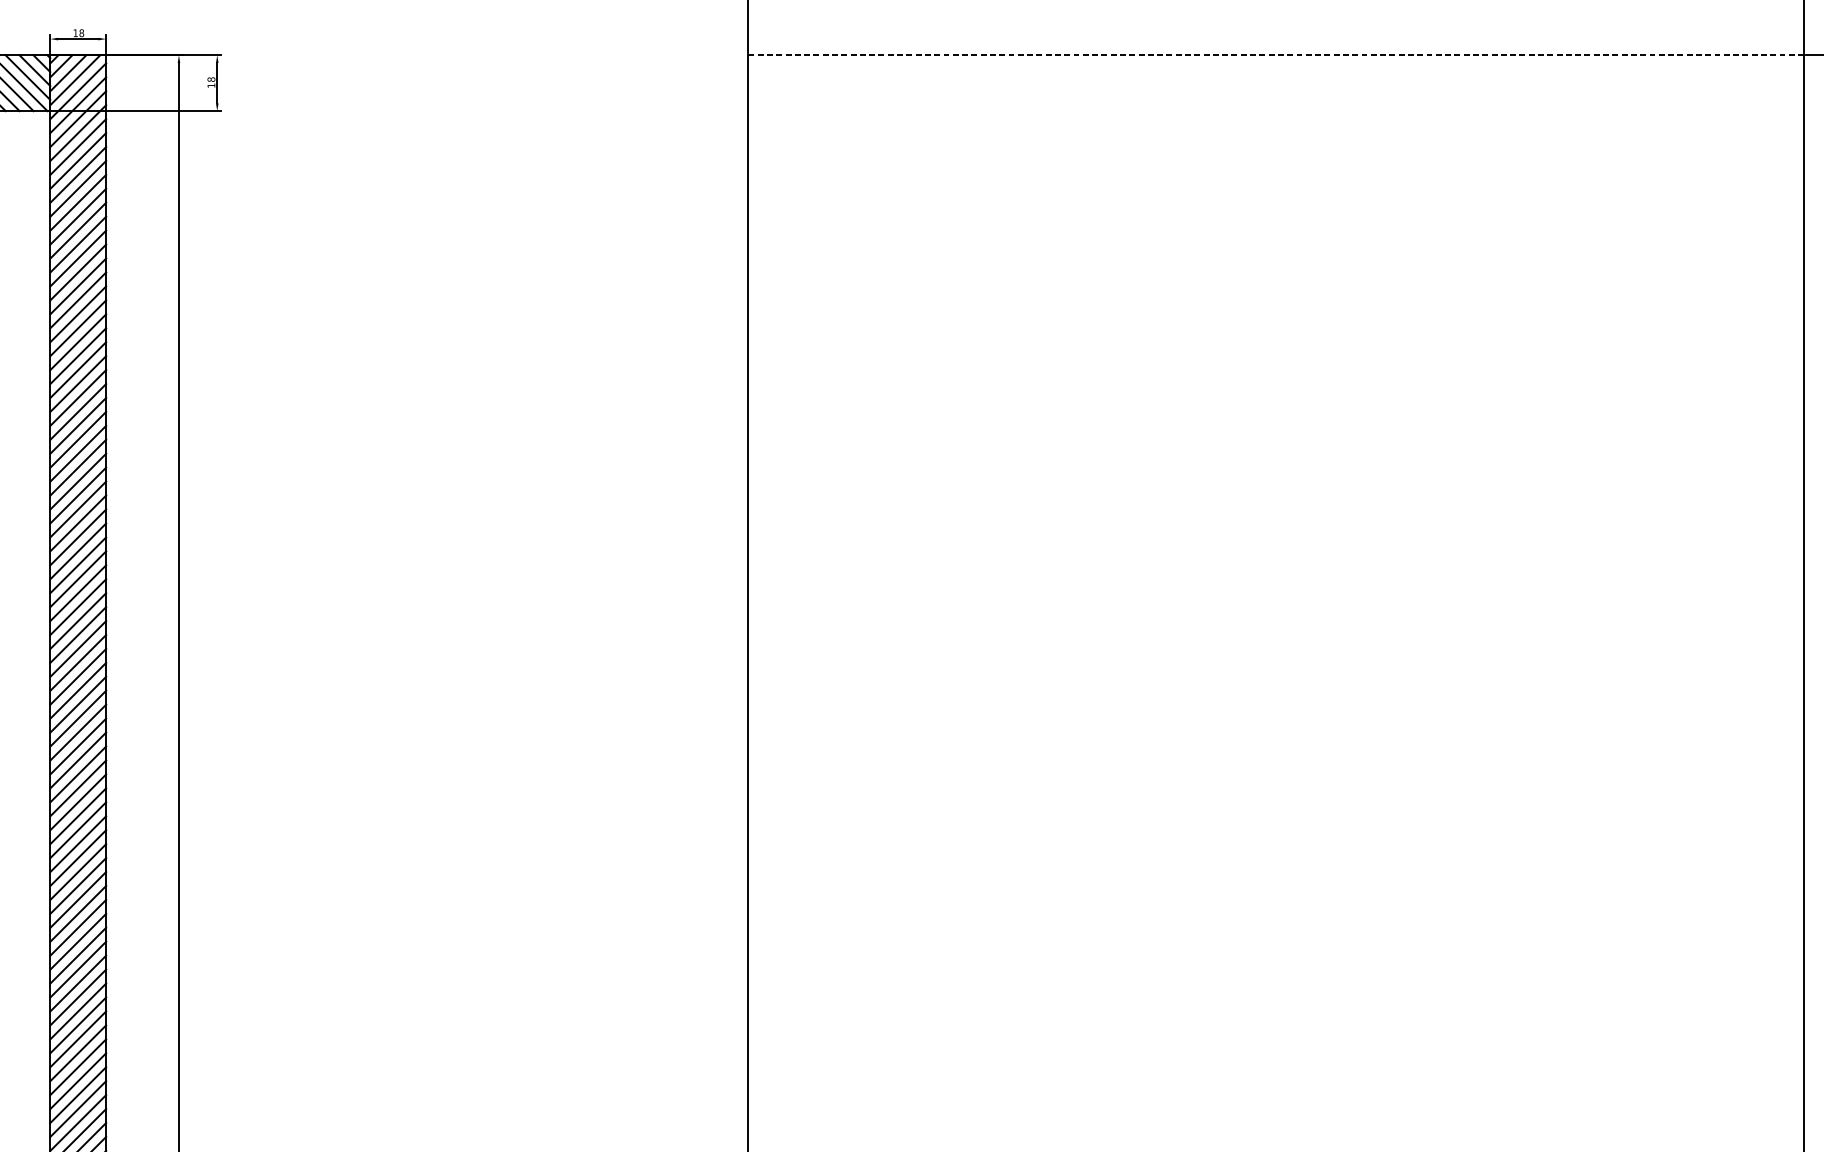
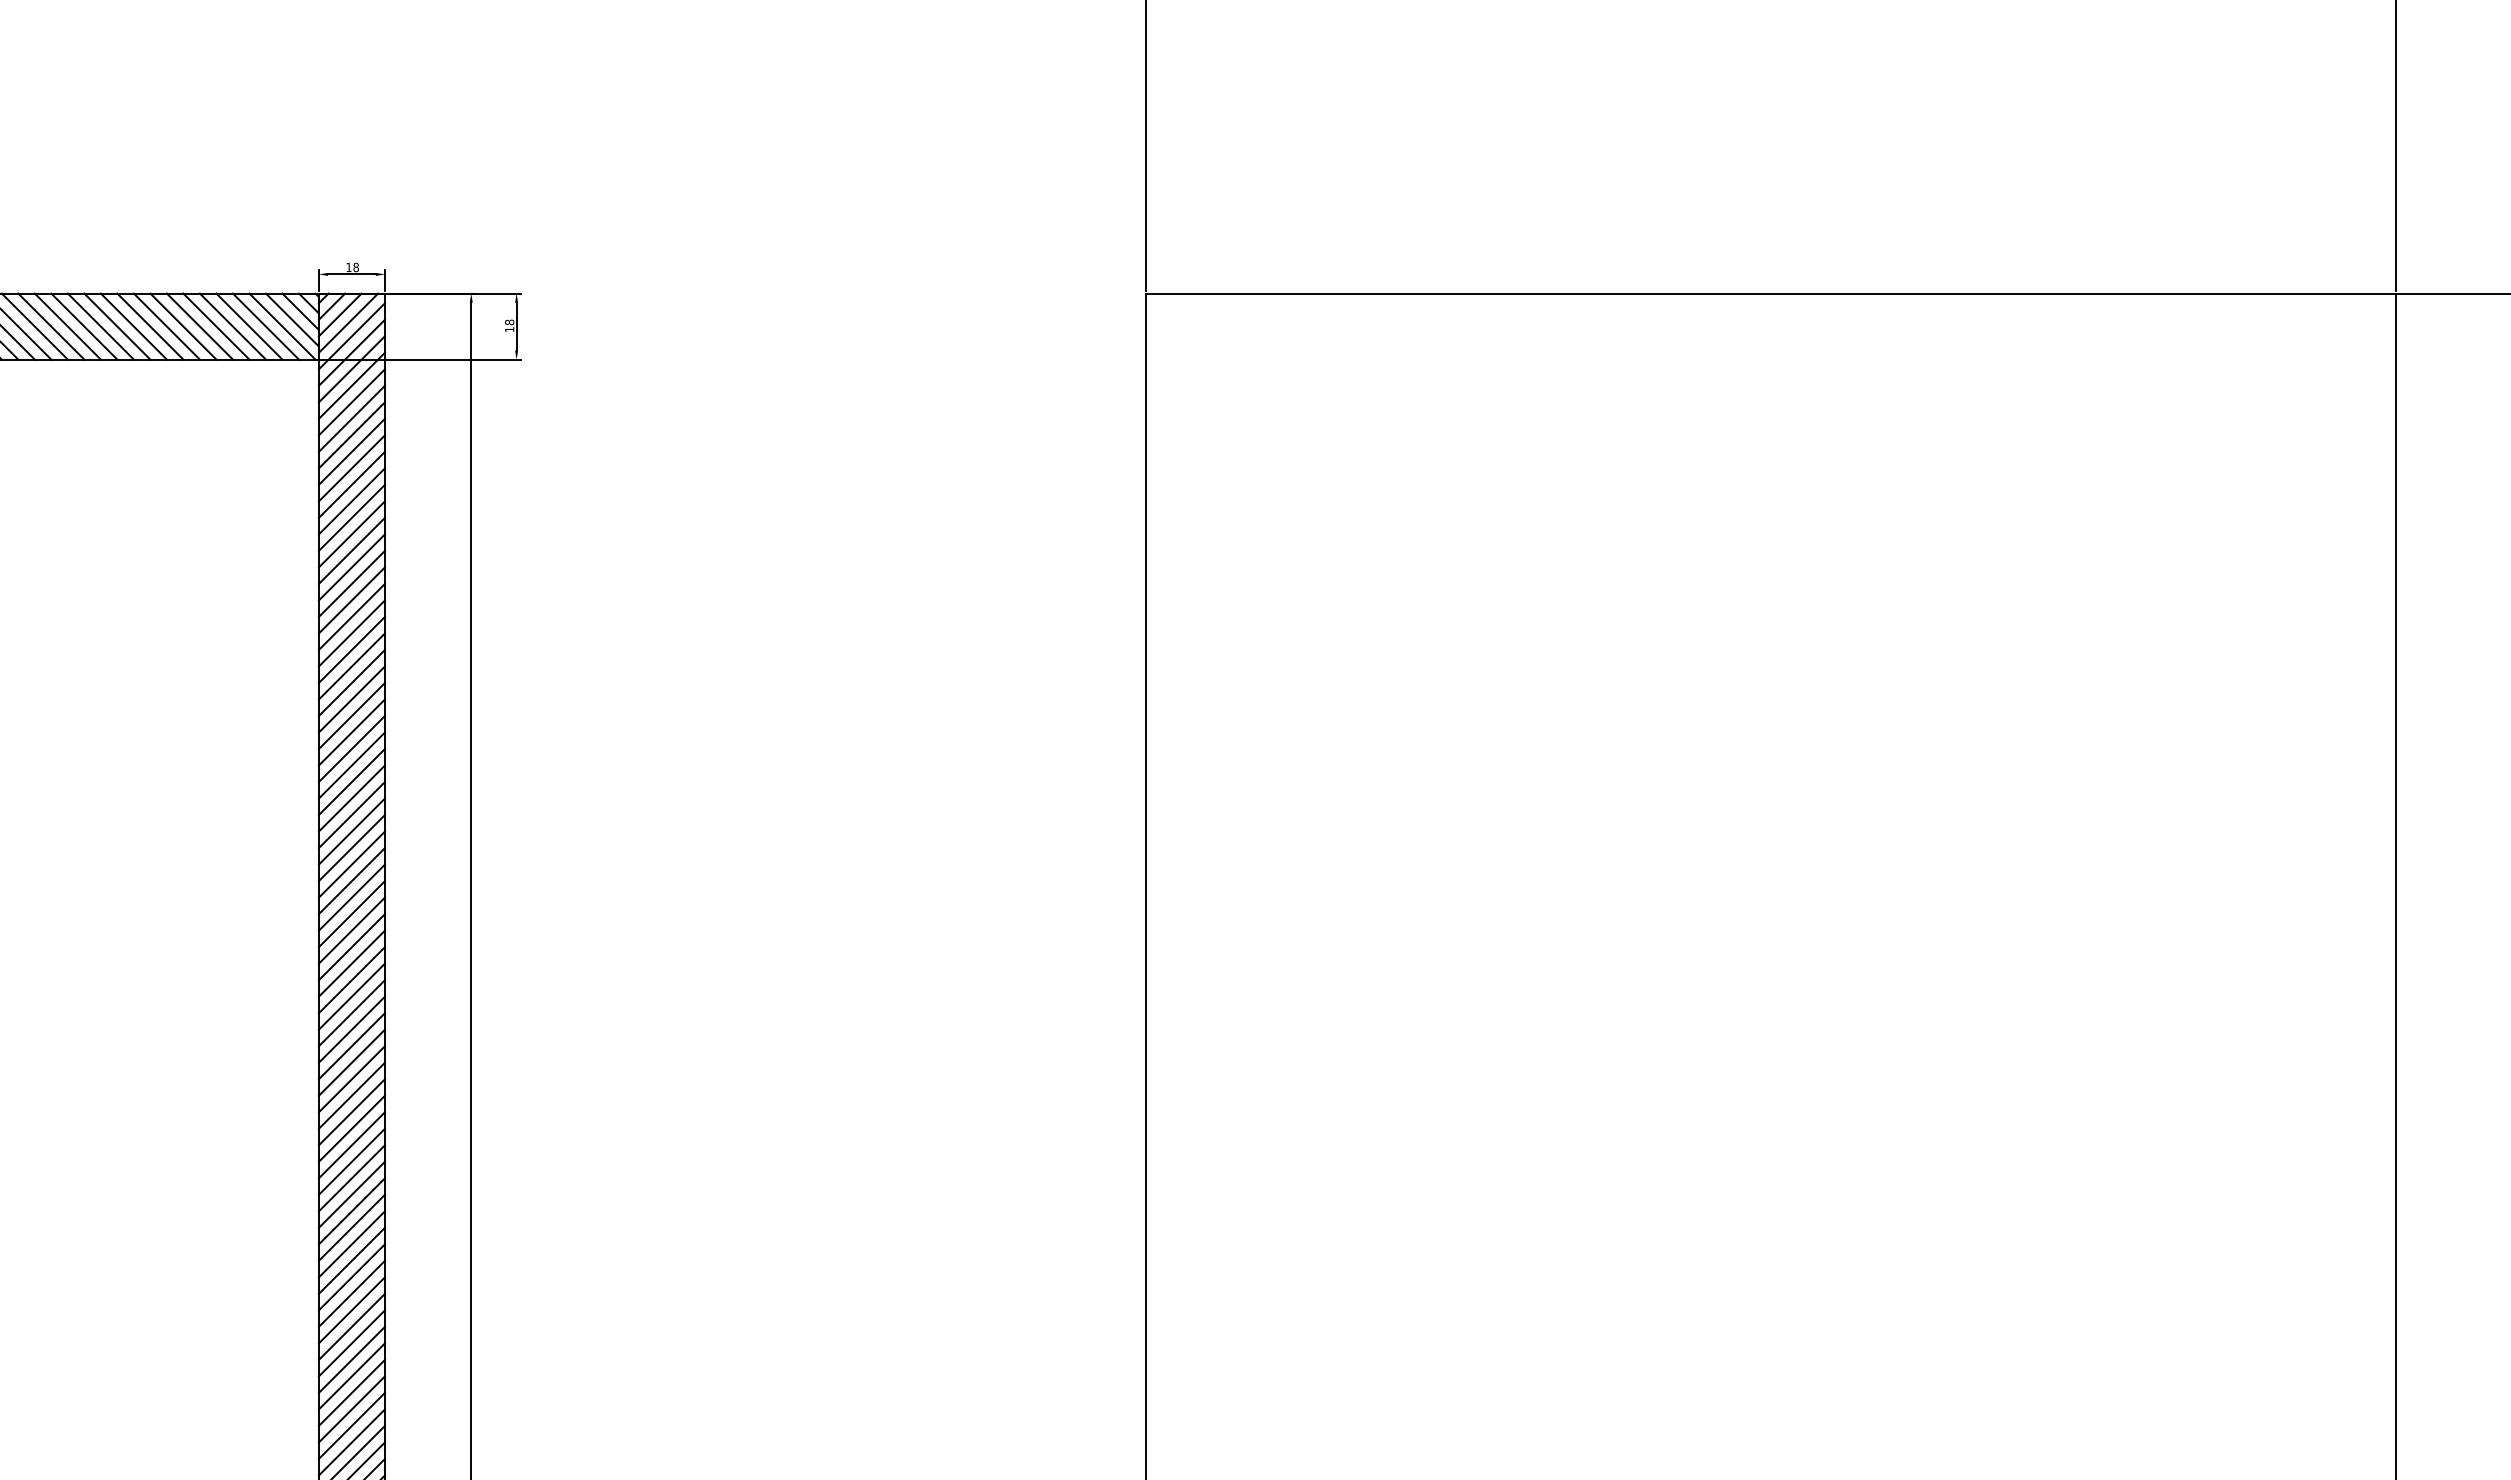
line: (1277, 55) -> (1771, 293), dashed -> solid

